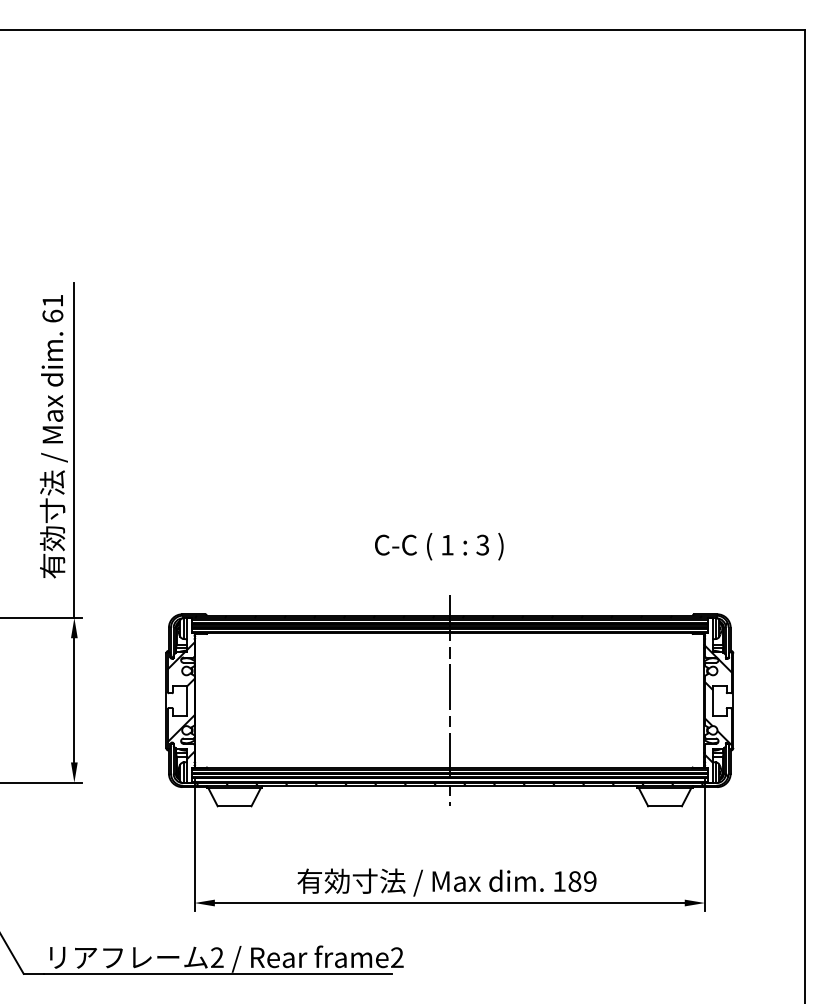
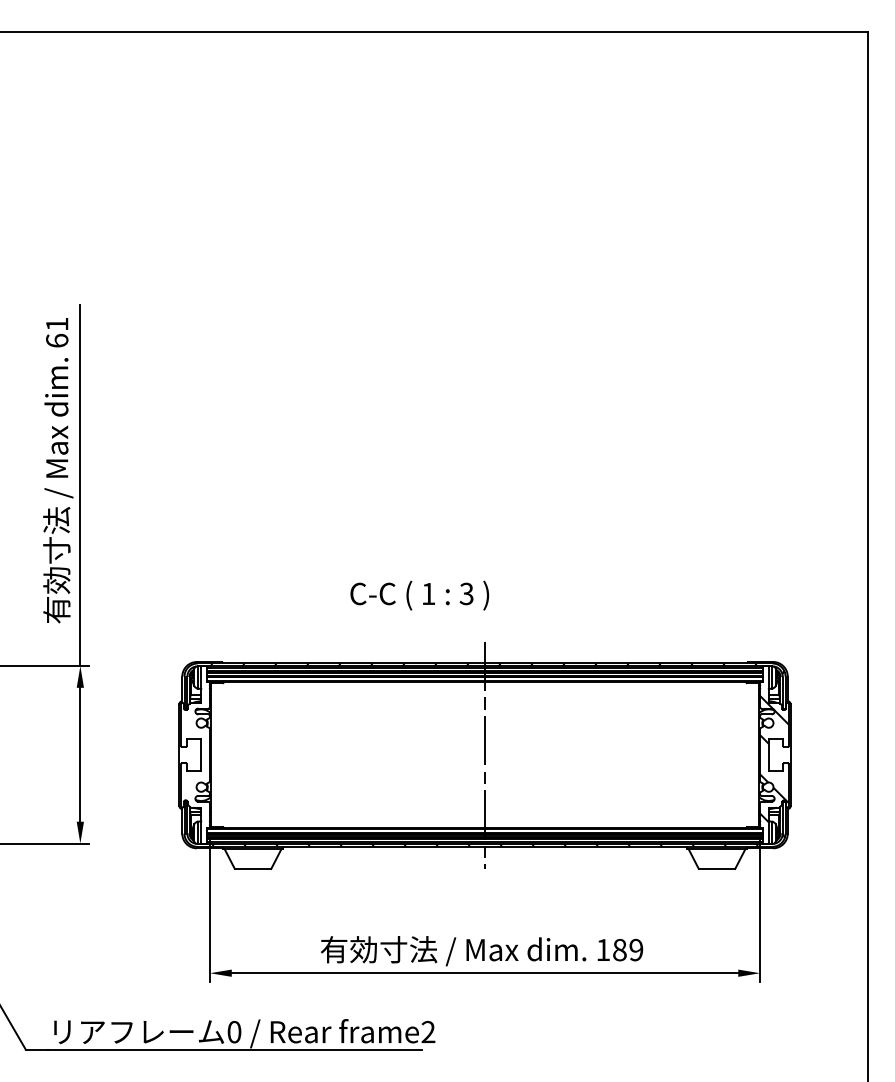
text: (439, 546) -> (420, 595), moved
hatch: (180, 700) -> (194, 754), removed
text: (217, 957) -> (234, 1031), 2 -> 0

